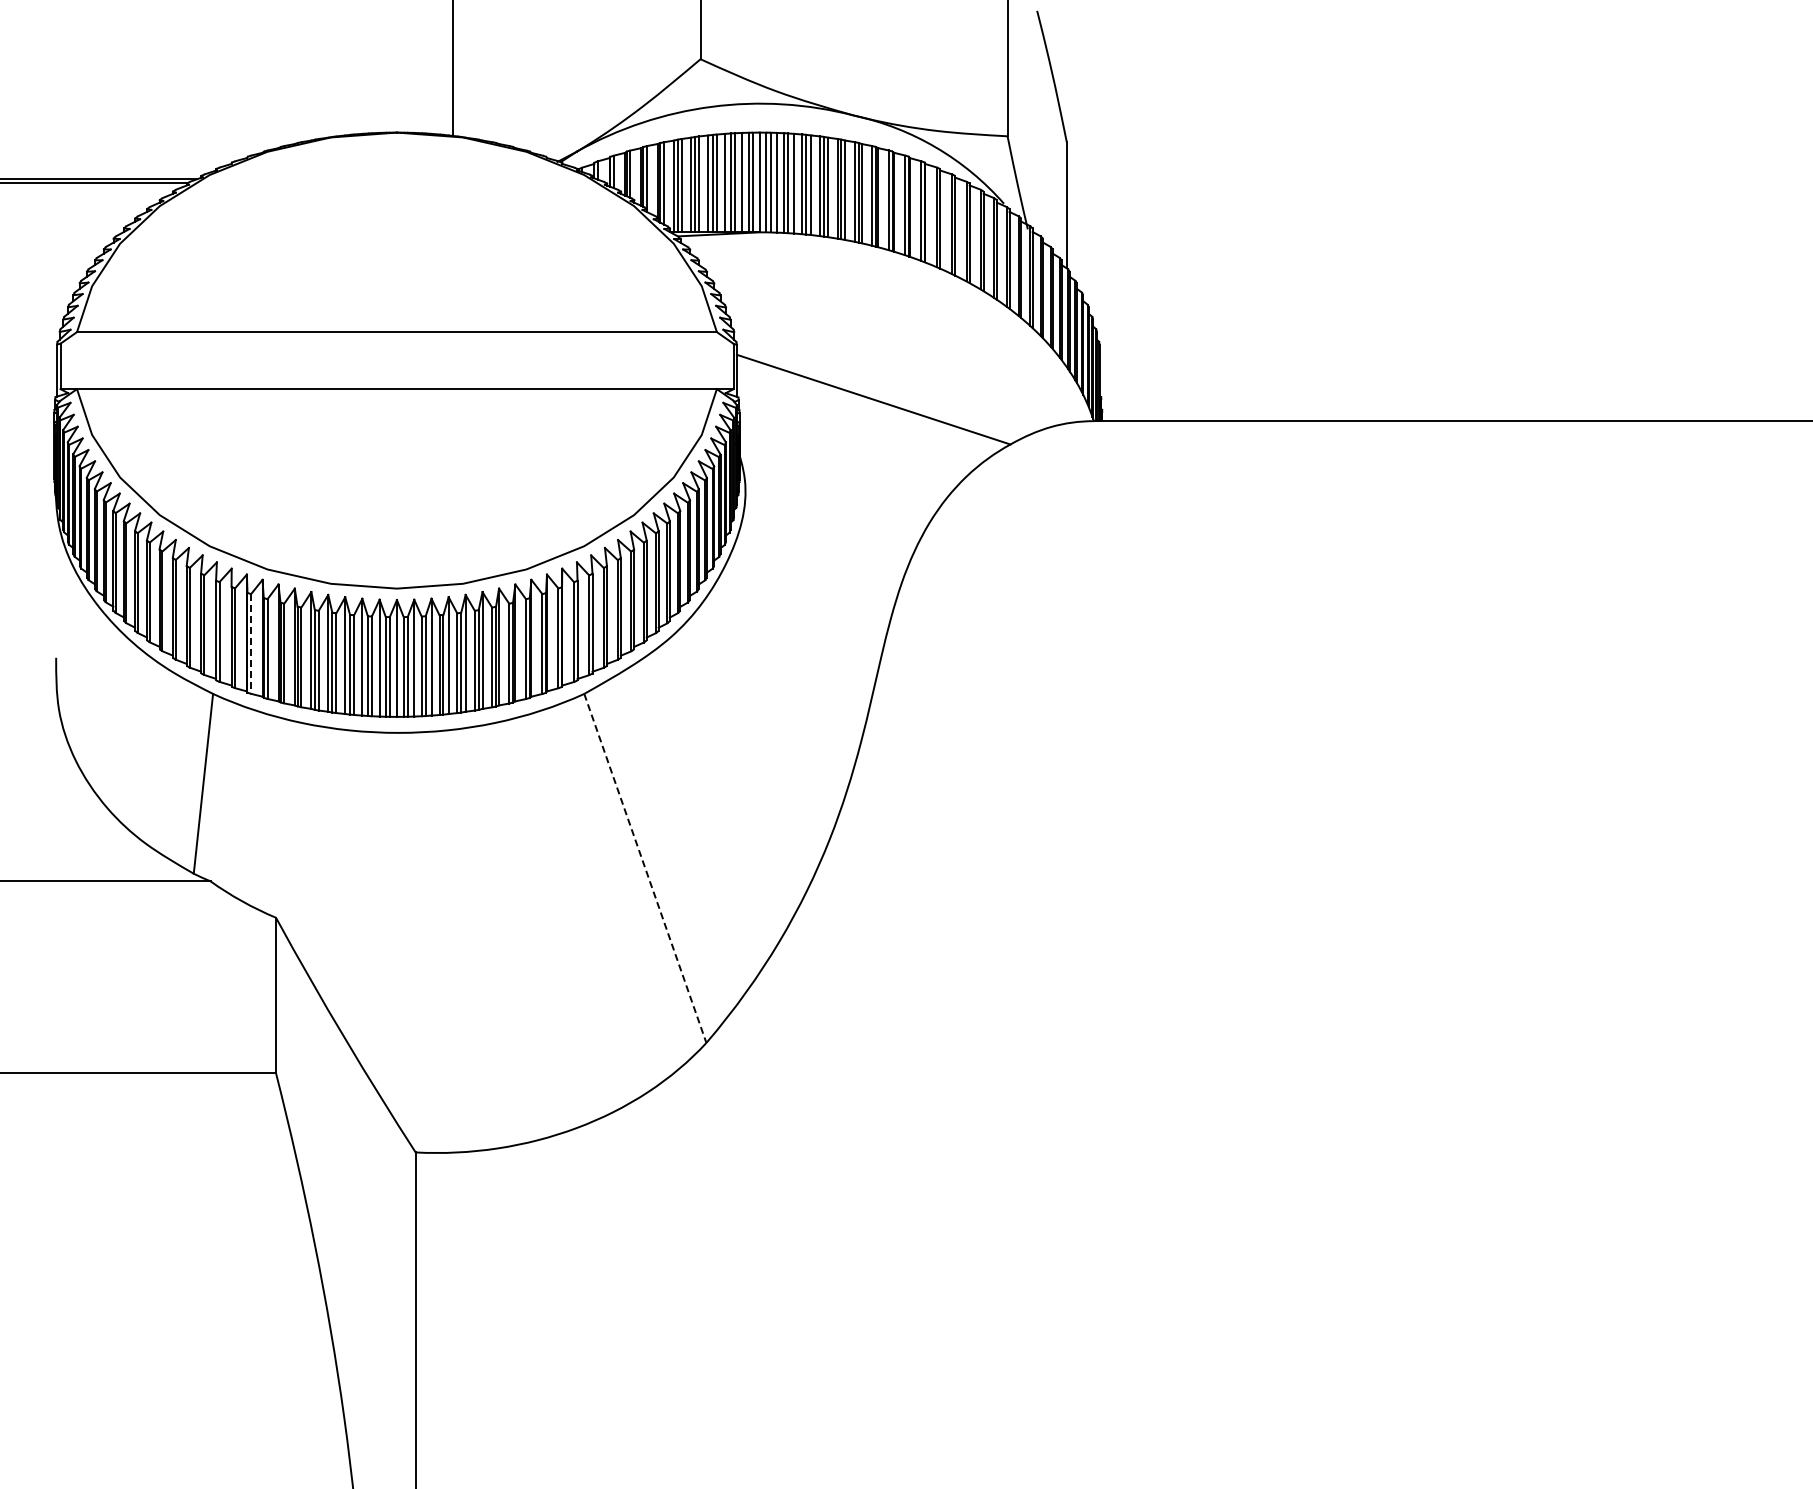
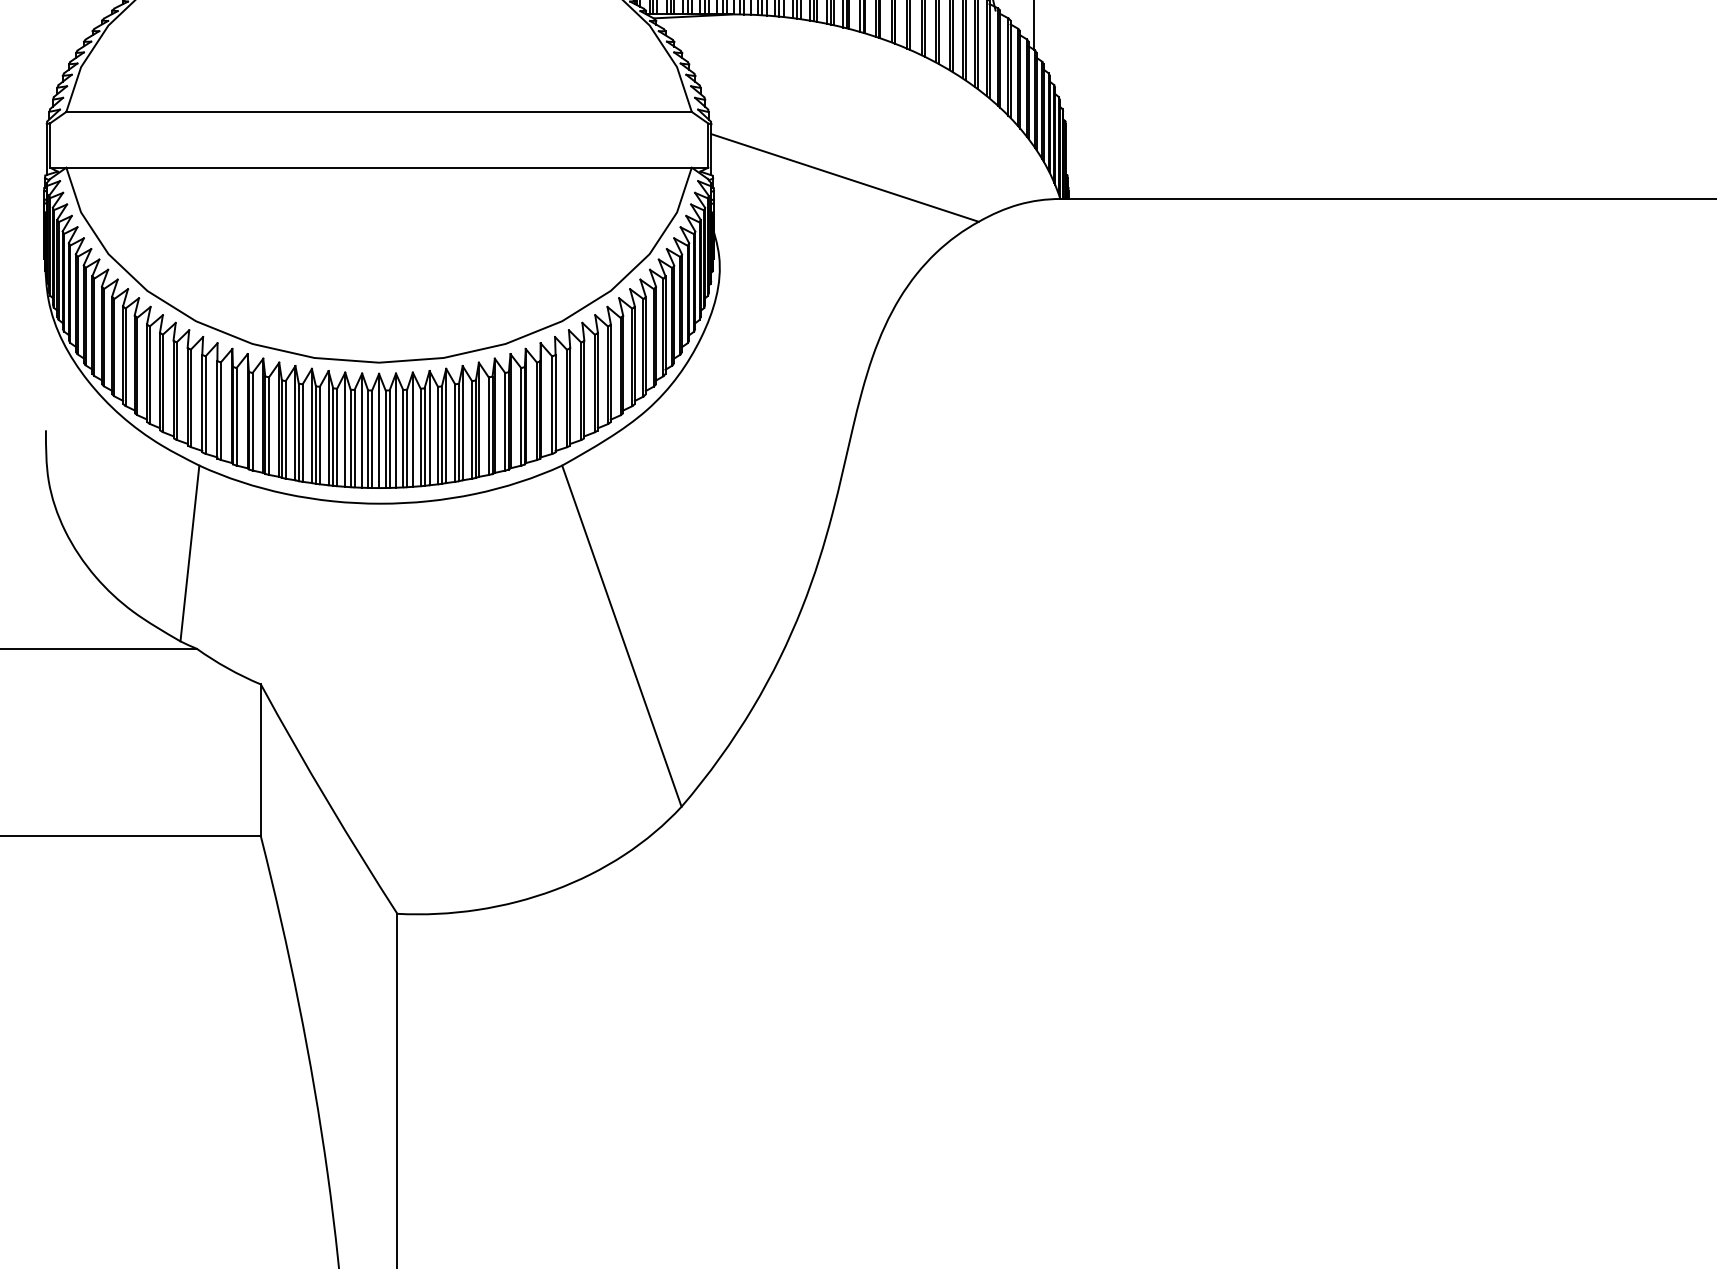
line: (251, 643) -> (236, 416), dashed -> solid
line: (645, 868) -> (622, 636), dashed -> solid

